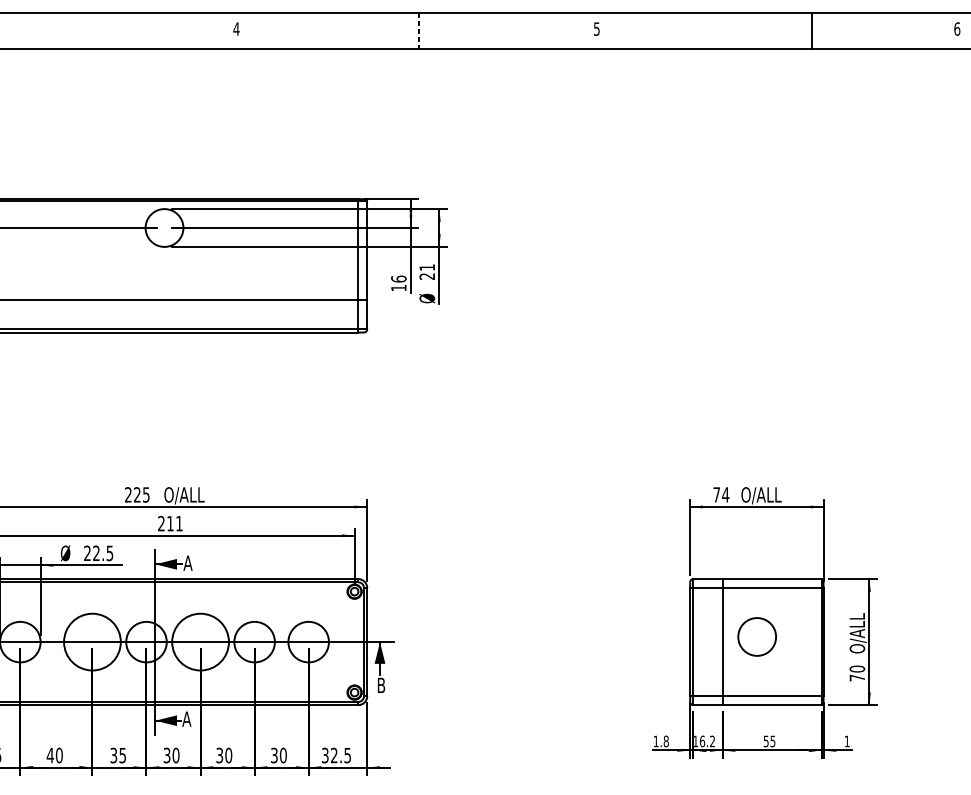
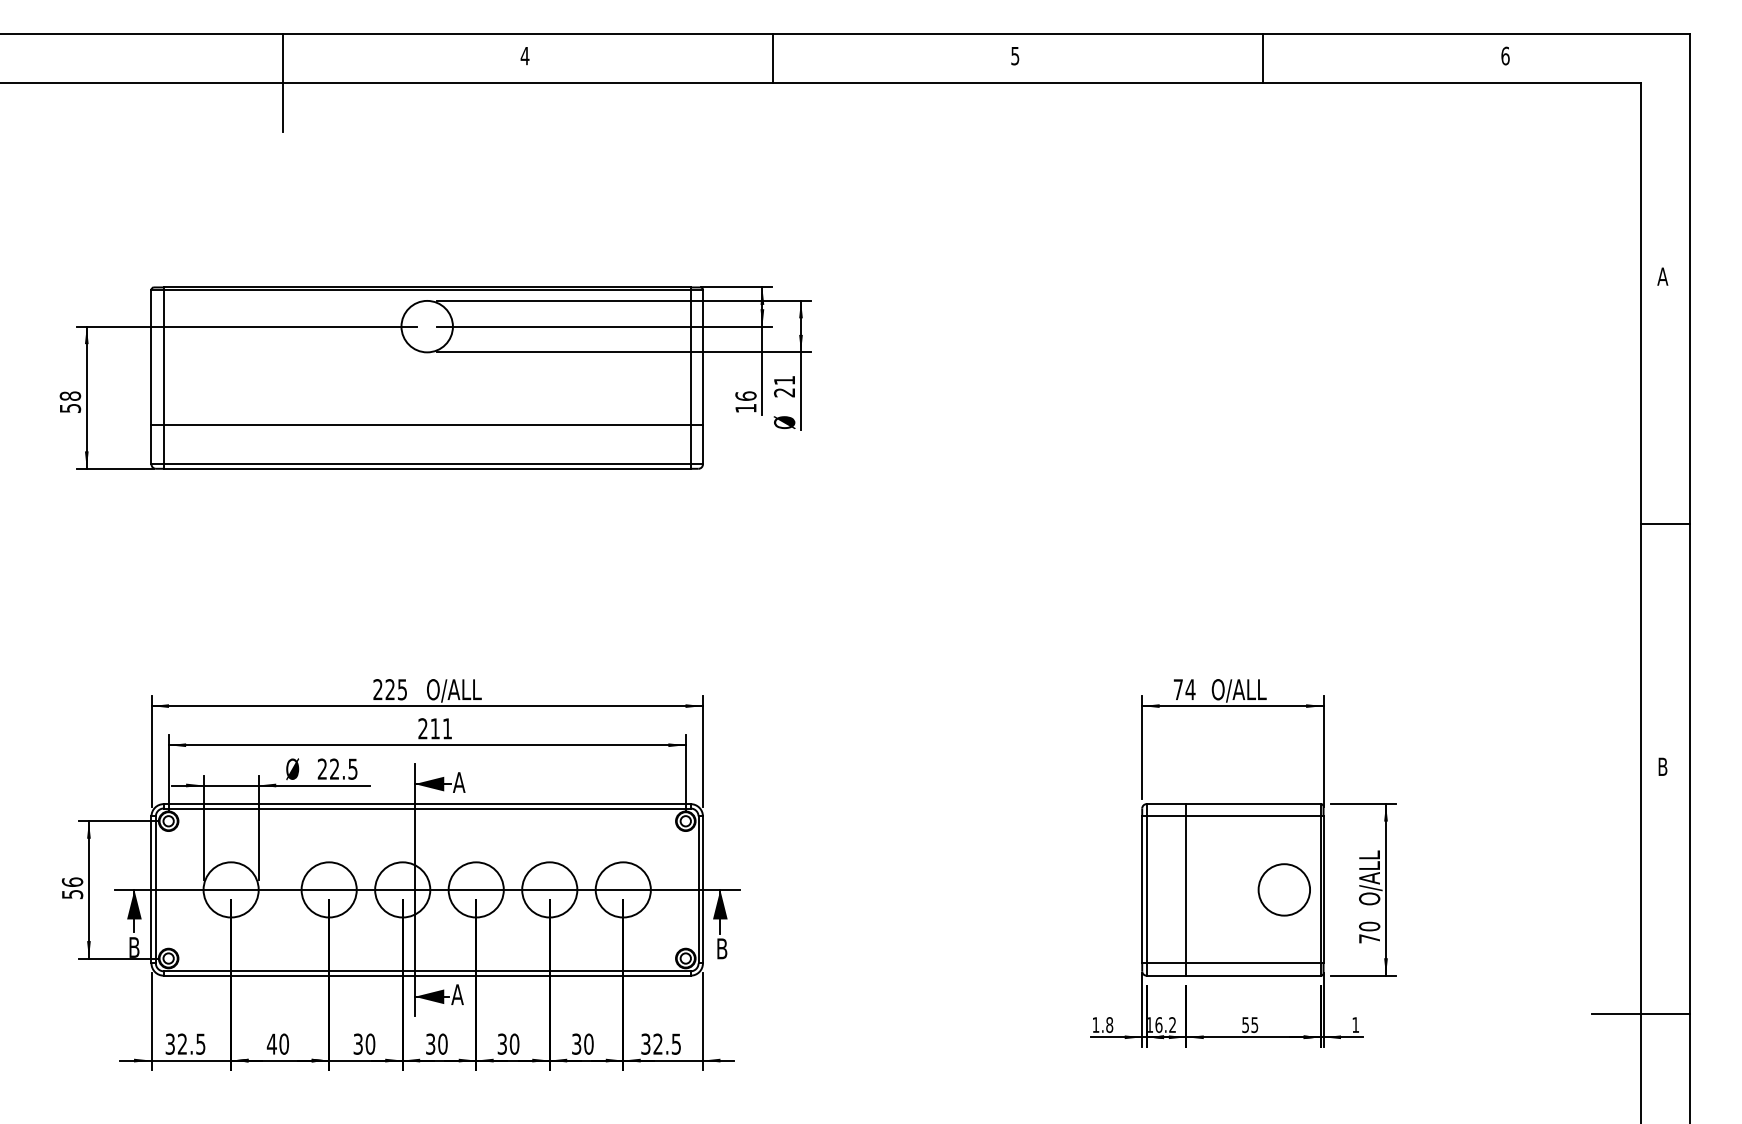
line: (419, 30) -> (773, 58), dashed -> solid
line: (812, 30) -> (1263, 57), moved
line: (58, 48) -> (282, 82), added
circle: (756, 636) -> (1283, 889), moved
circle: (91, 641) -> (328, 889), size x0.71
circle: (200, 641) -> (475, 889), size x0.71
text: (122, 755) -> (370, 1043), 35 -> 30

